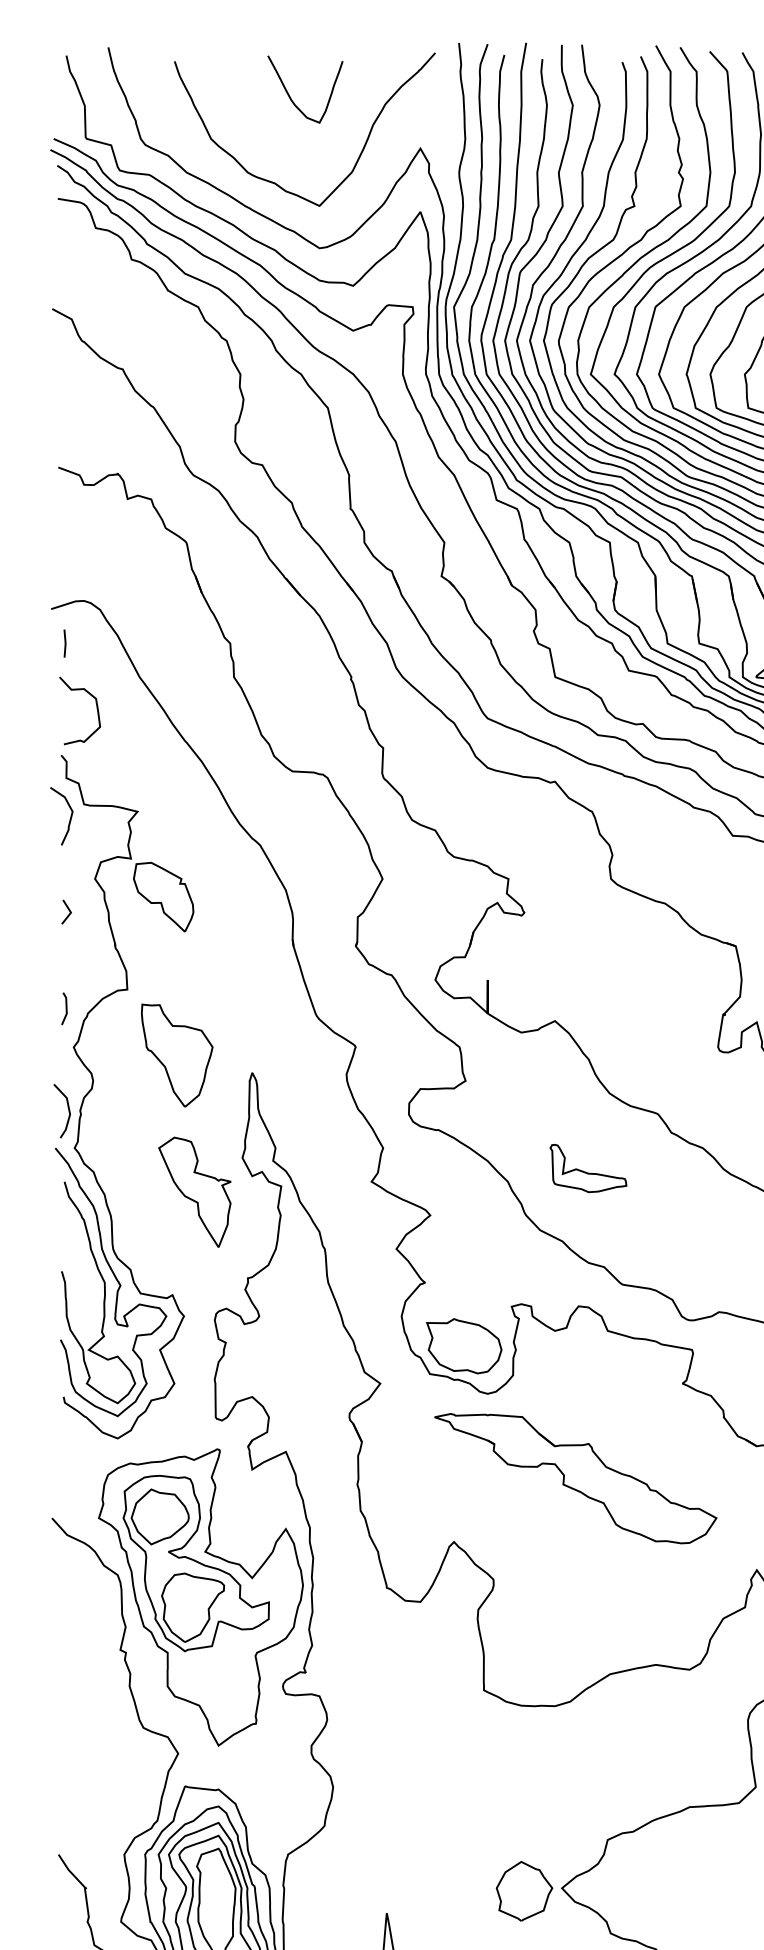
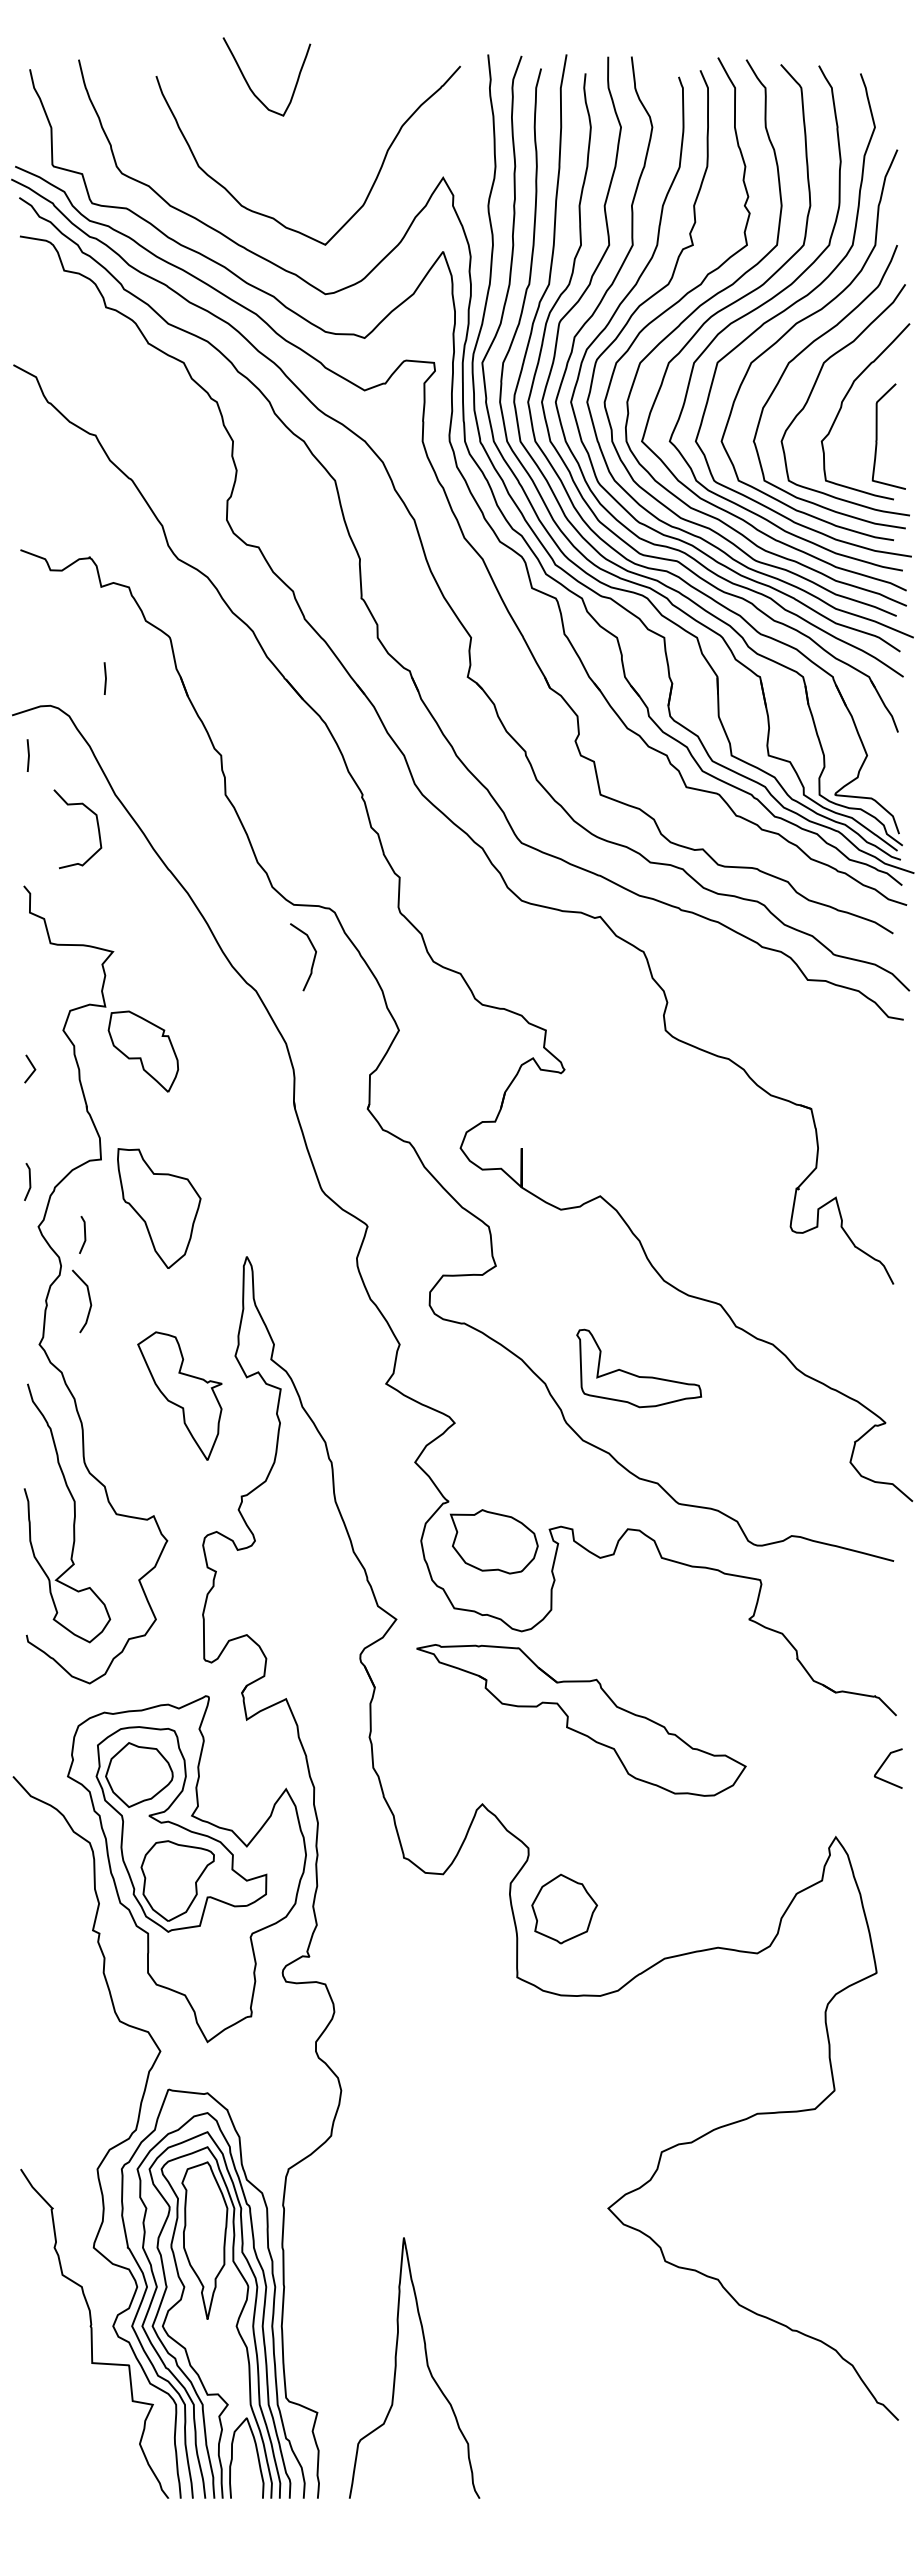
curve: (292, 99) -> (251, 88), moved
line: (131, 577) -> (105, 678), added
curve: (96, 710) -> (97, 828), moved
curve: (69, 819) -> (312, 961), moved
line: (113, 1053) -> (84, 1234), added
part: (177, 1055) -> (159, 1208), moved
line: (68, 1111) -> (89, 1301), moved
part: (588, 1167) -> (639, 1367), size x1.4
curve: (115, 1279) -> (87, 1497), removed
part: (464, 1345) -> (494, 1541), moved
part: (575, 1478) -> (581, 1720), moved
part: (524, 1890) -> (564, 1908), moved

